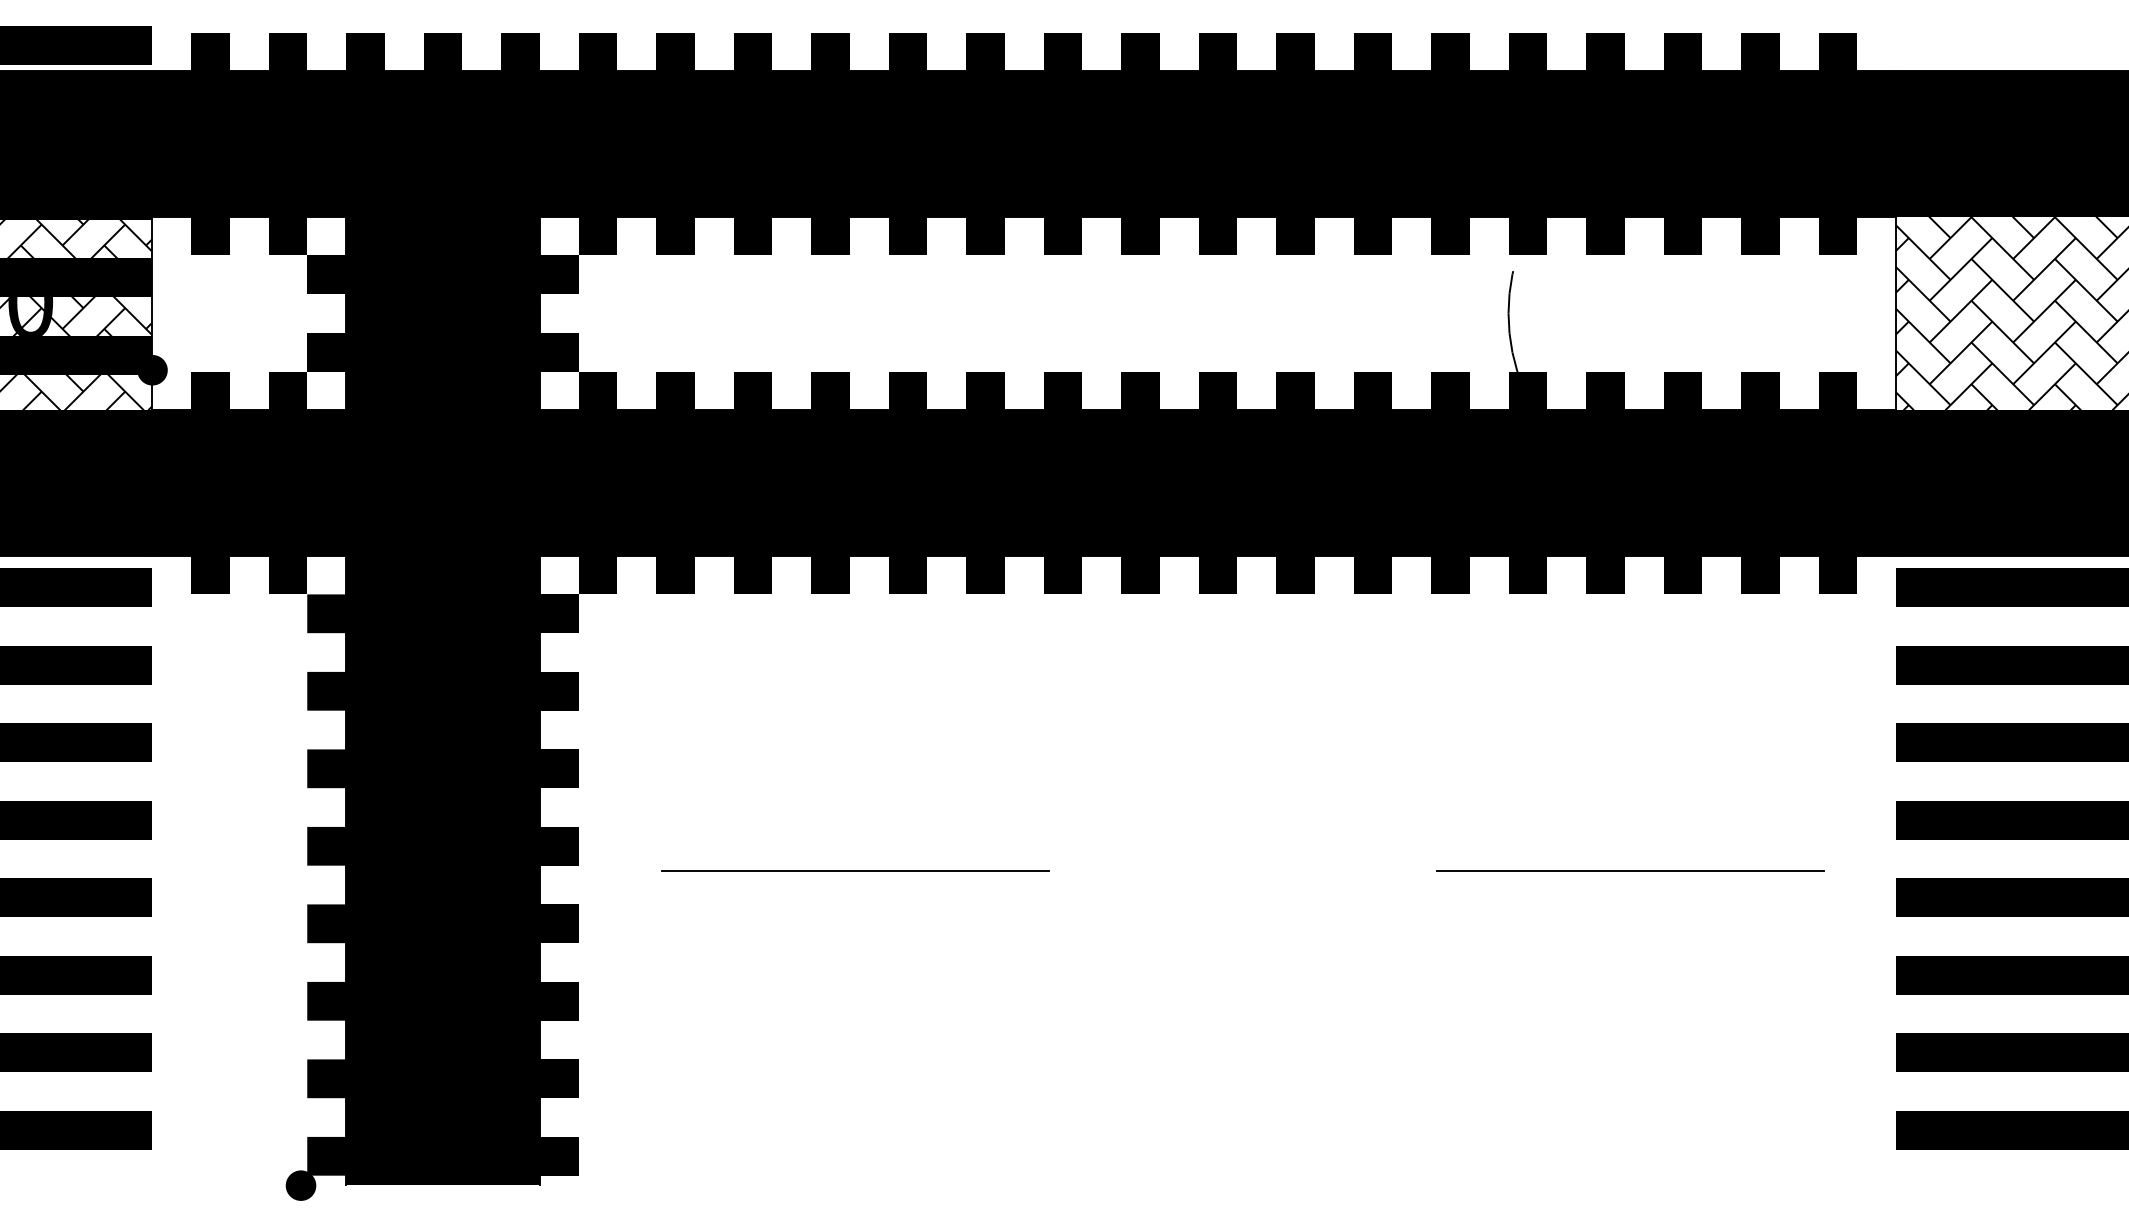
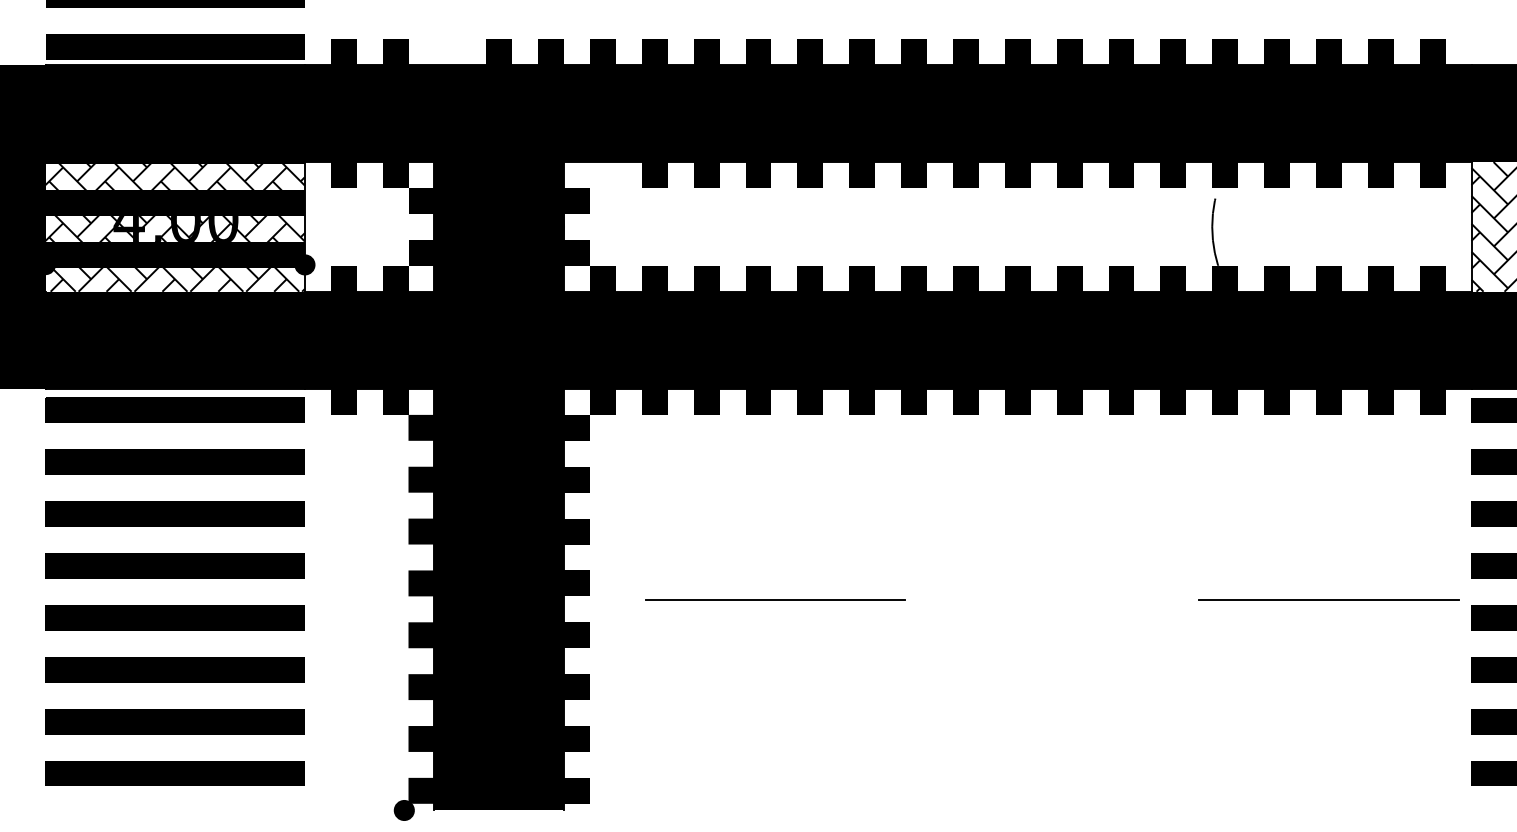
fill: (365, 51) -> (447, 51), removed
fill: (597, 236) -> (602, 175), removed
line: (1629, 870) -> (1328, 599), moved

